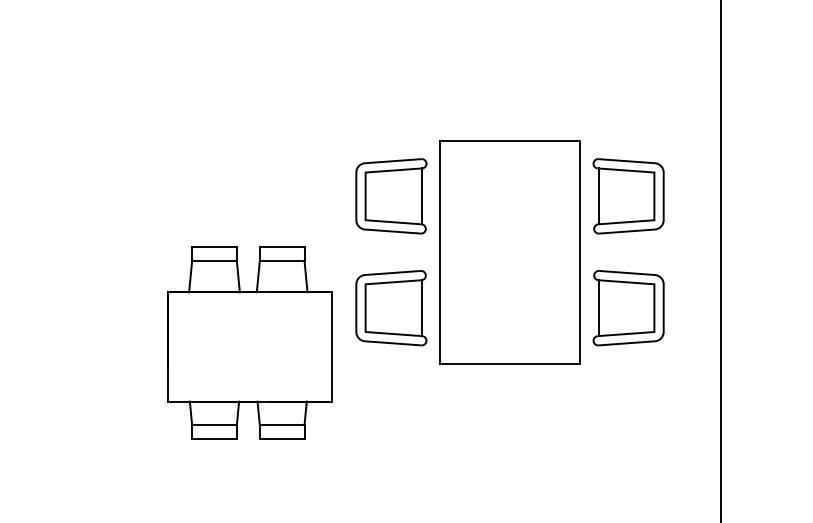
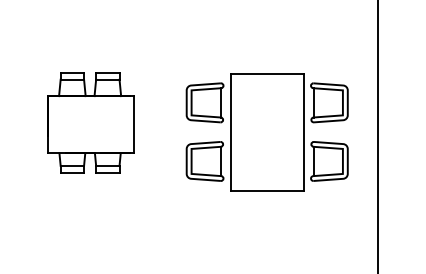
part: (249, 342) -> (90, 122), moved

